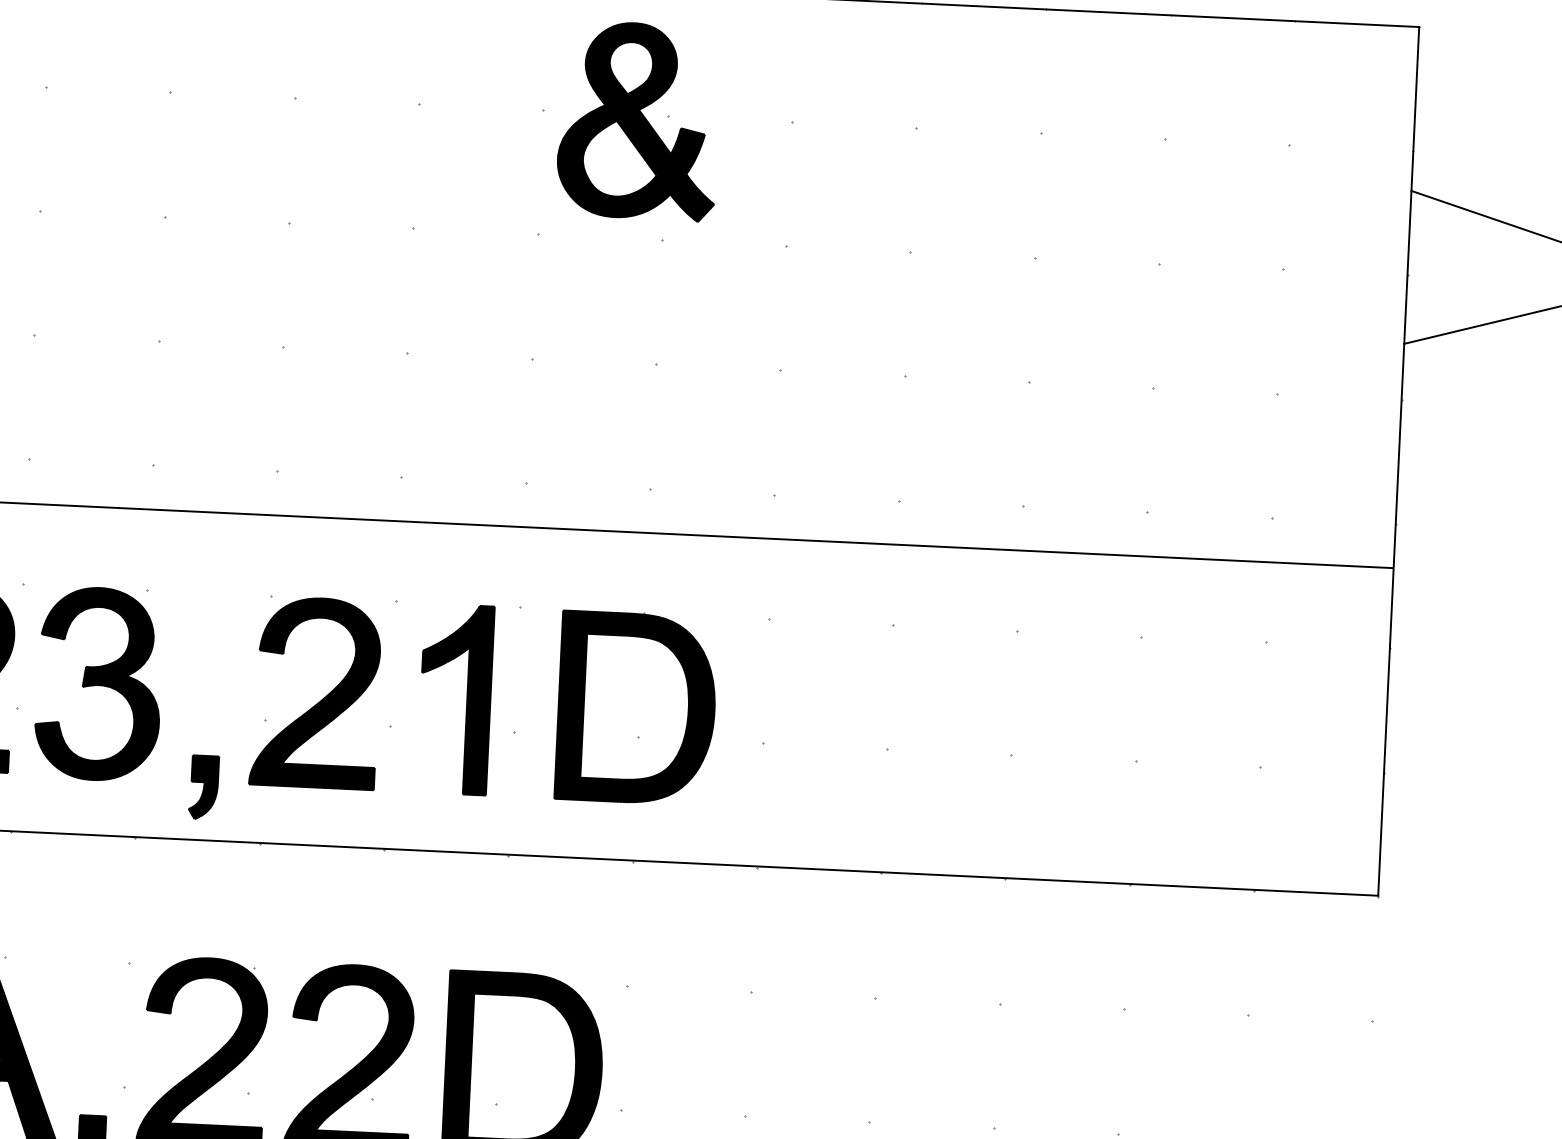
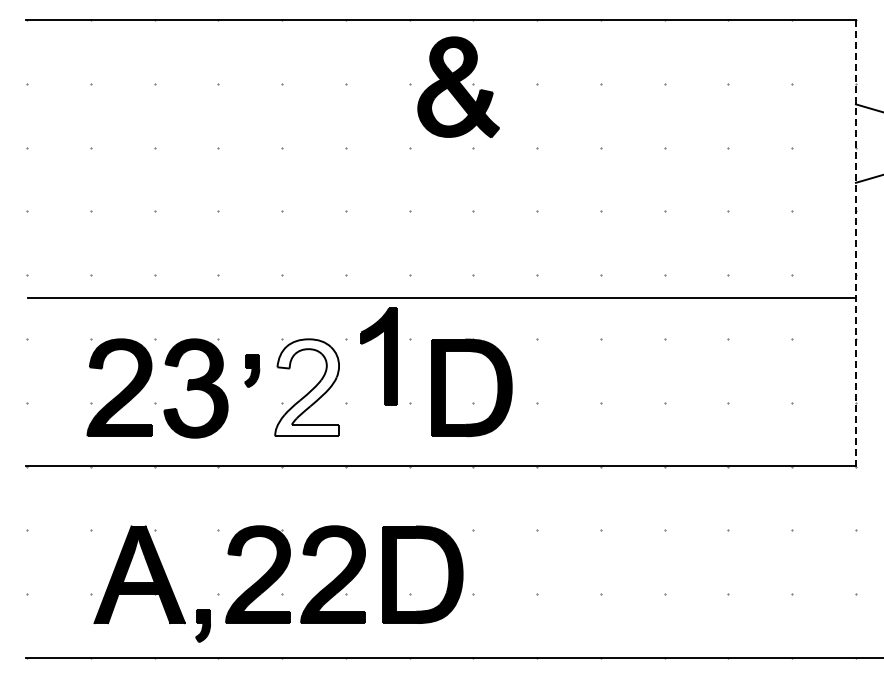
line: (1397, 462) -> (855, 243), solid -> dashed
fill: (316, 692) -> (307, 387), removed
part: (454, 698) -> (378, 356), moved
part: (204, 786) -> (252, 370), moved

